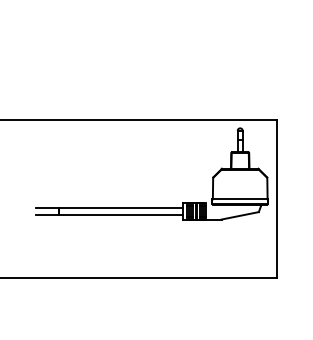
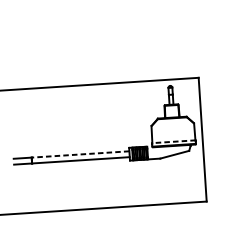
line: (240, 199) -> (174, 141), solid -> dashed
line: (120, 207) -> (80, 154), solid -> dashed

